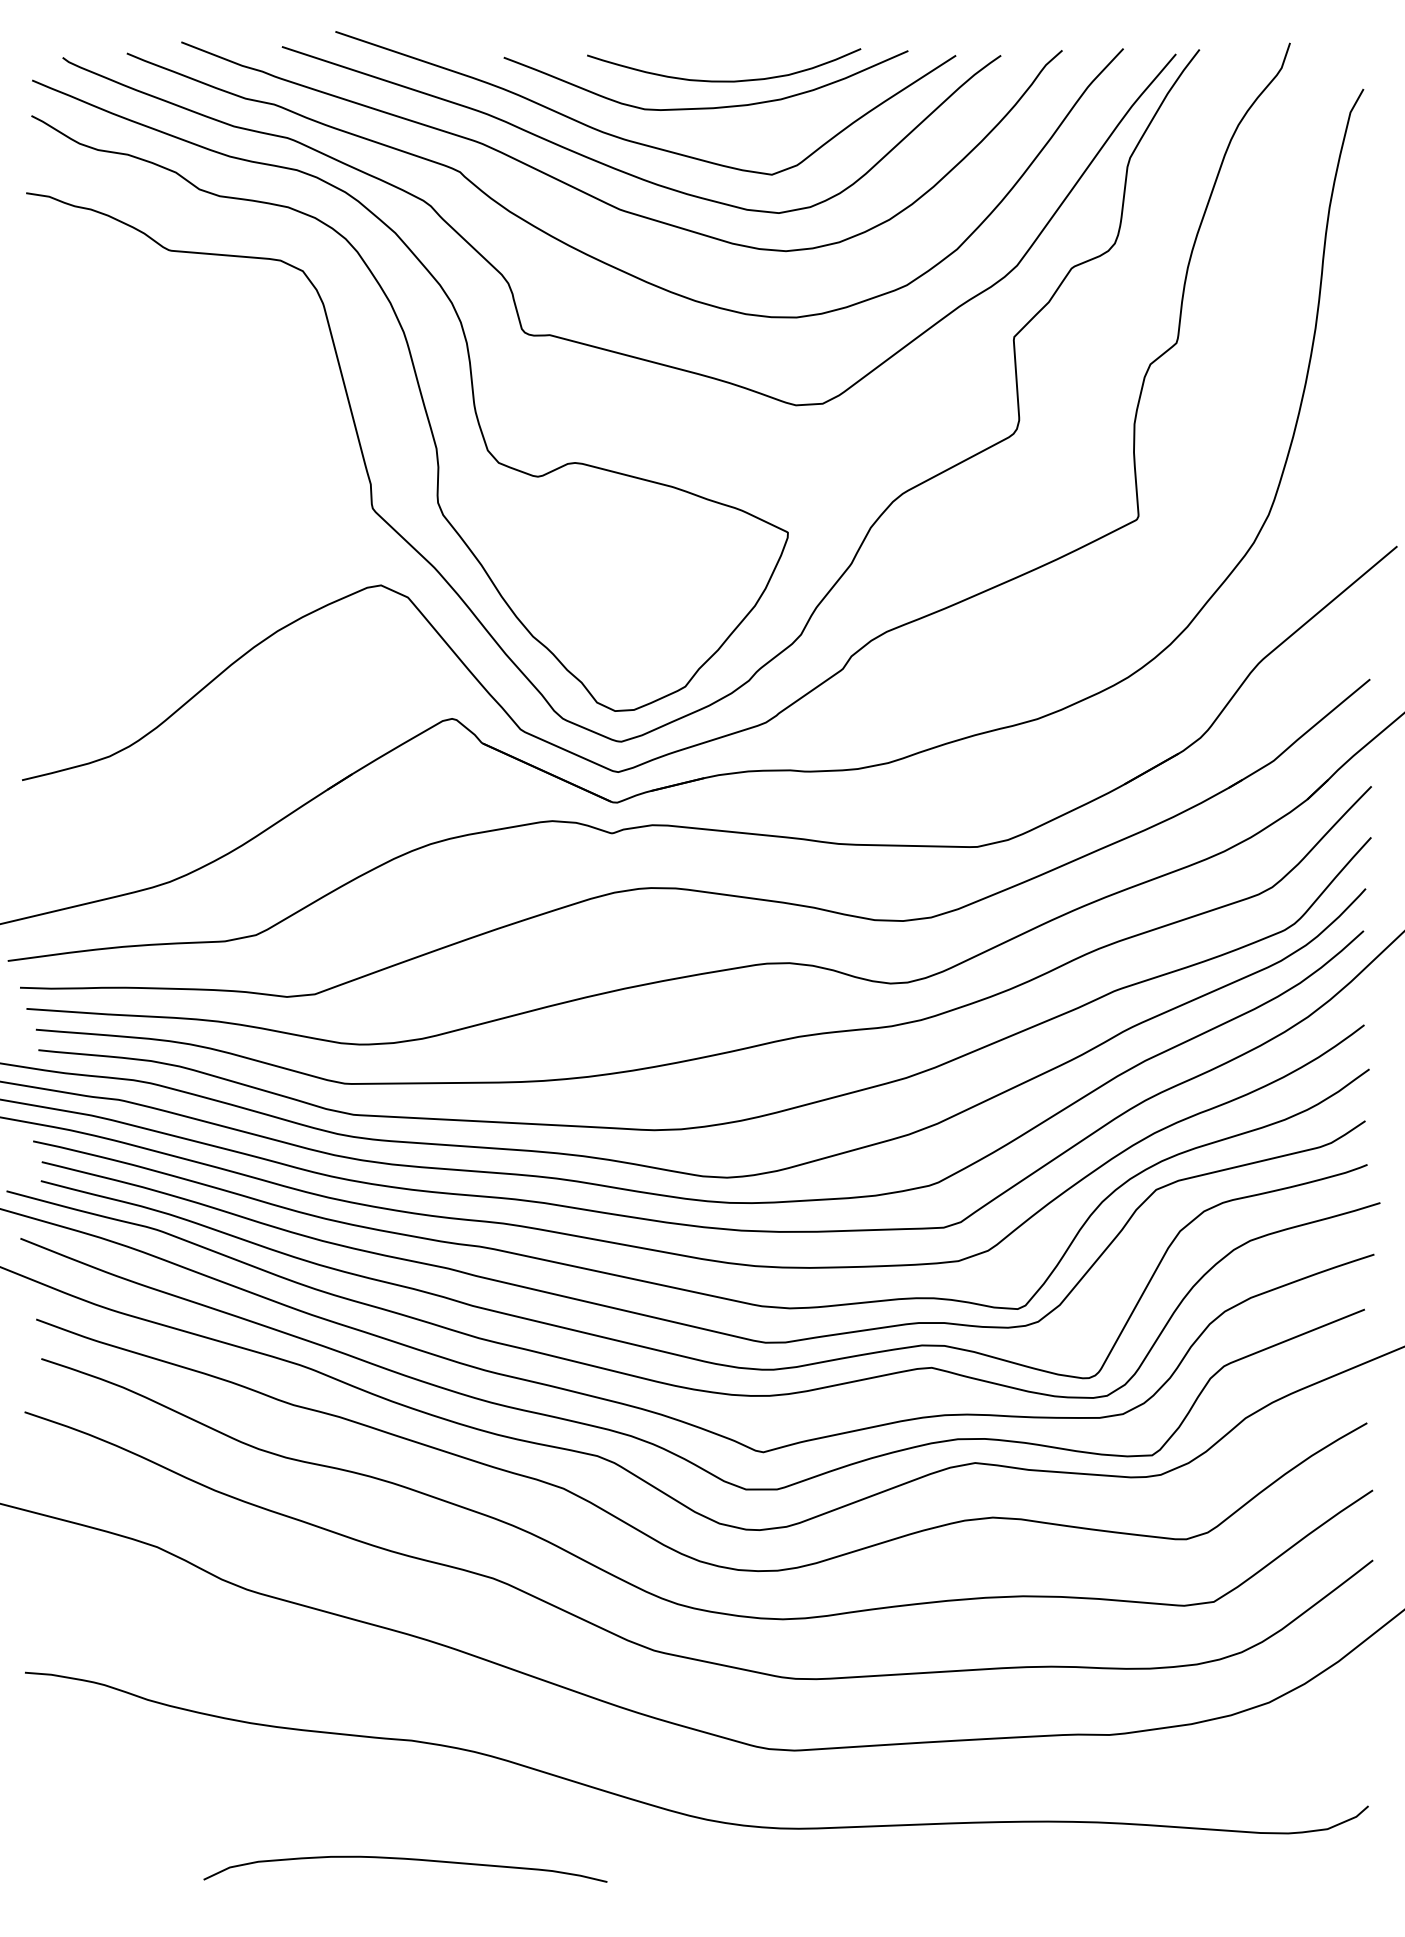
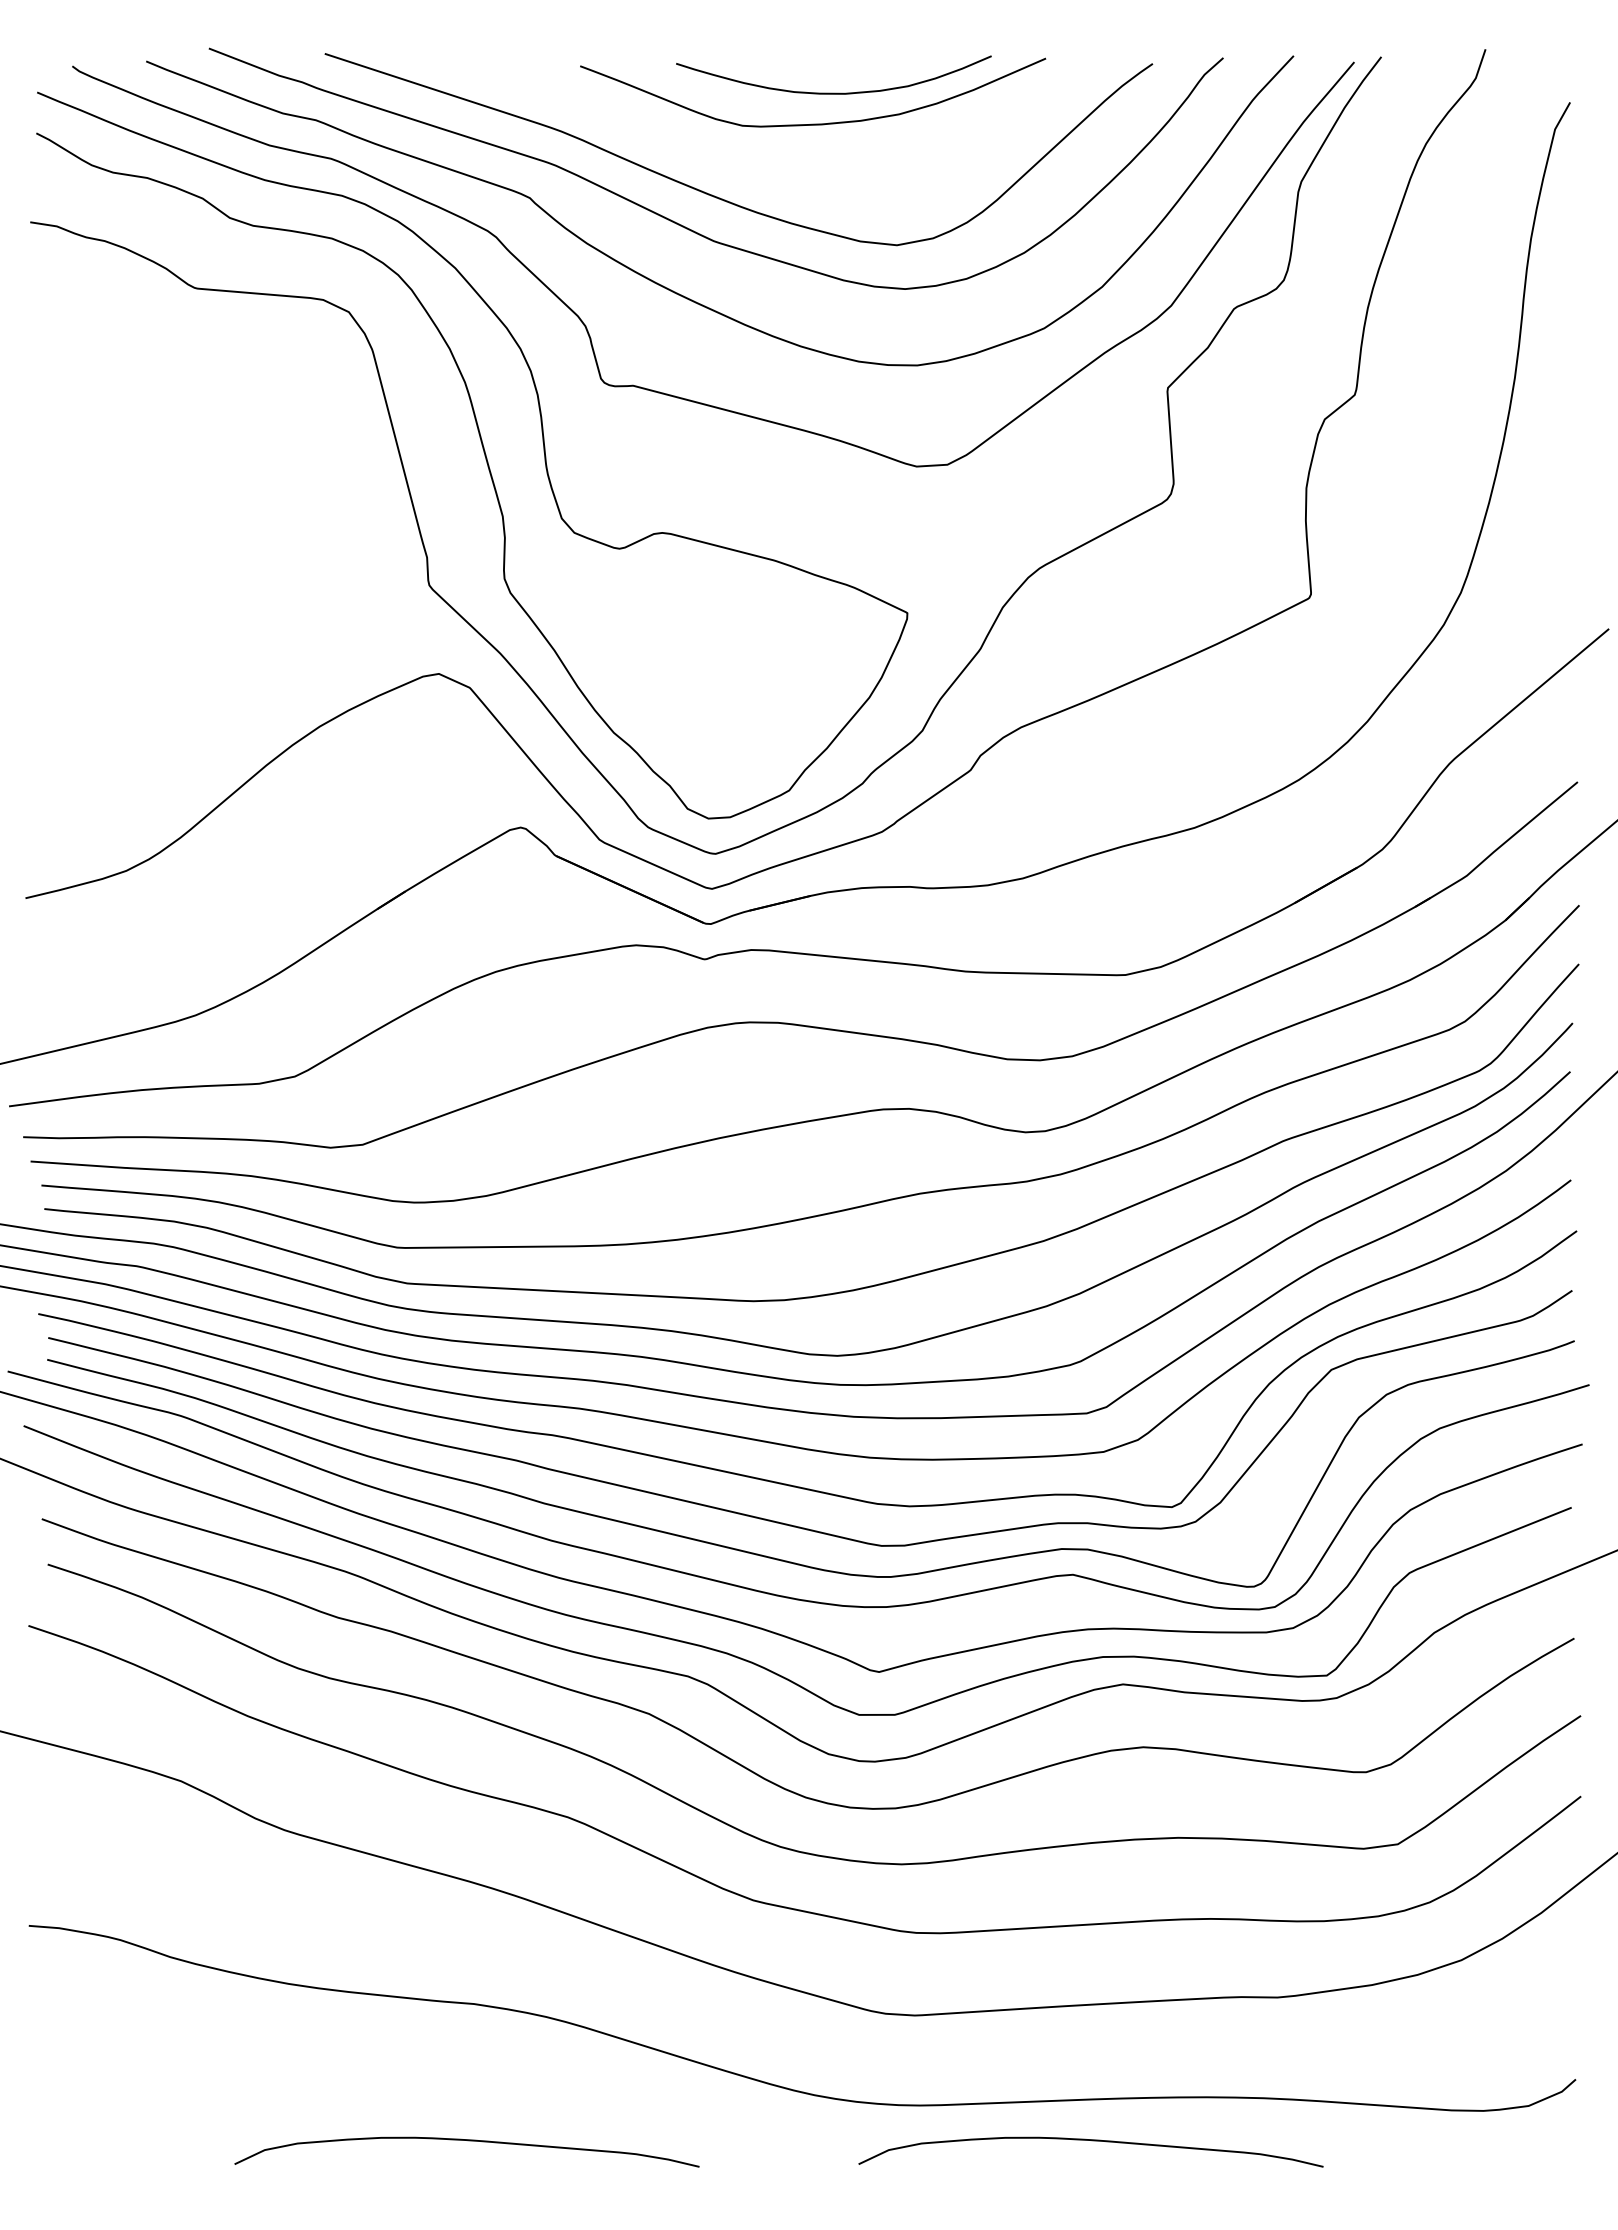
curve: (631, 140) -> (727, 161), removed
curve: (947, 1860) -> (1091, 2141), added

